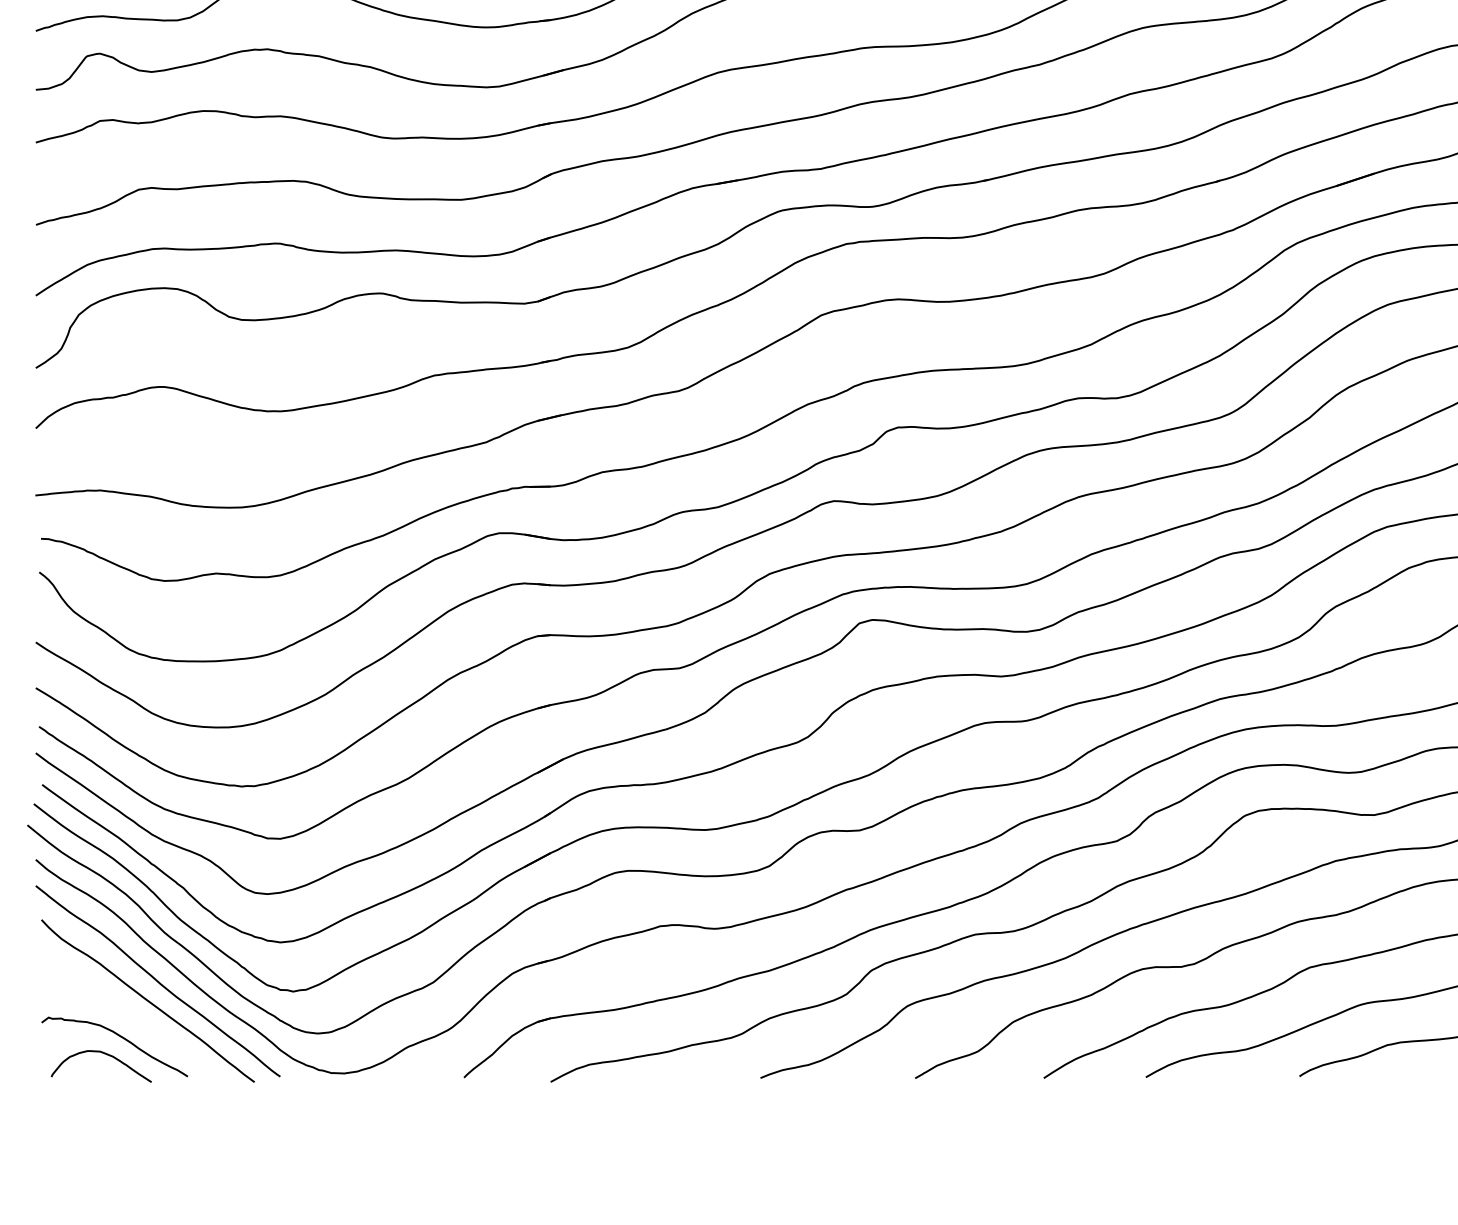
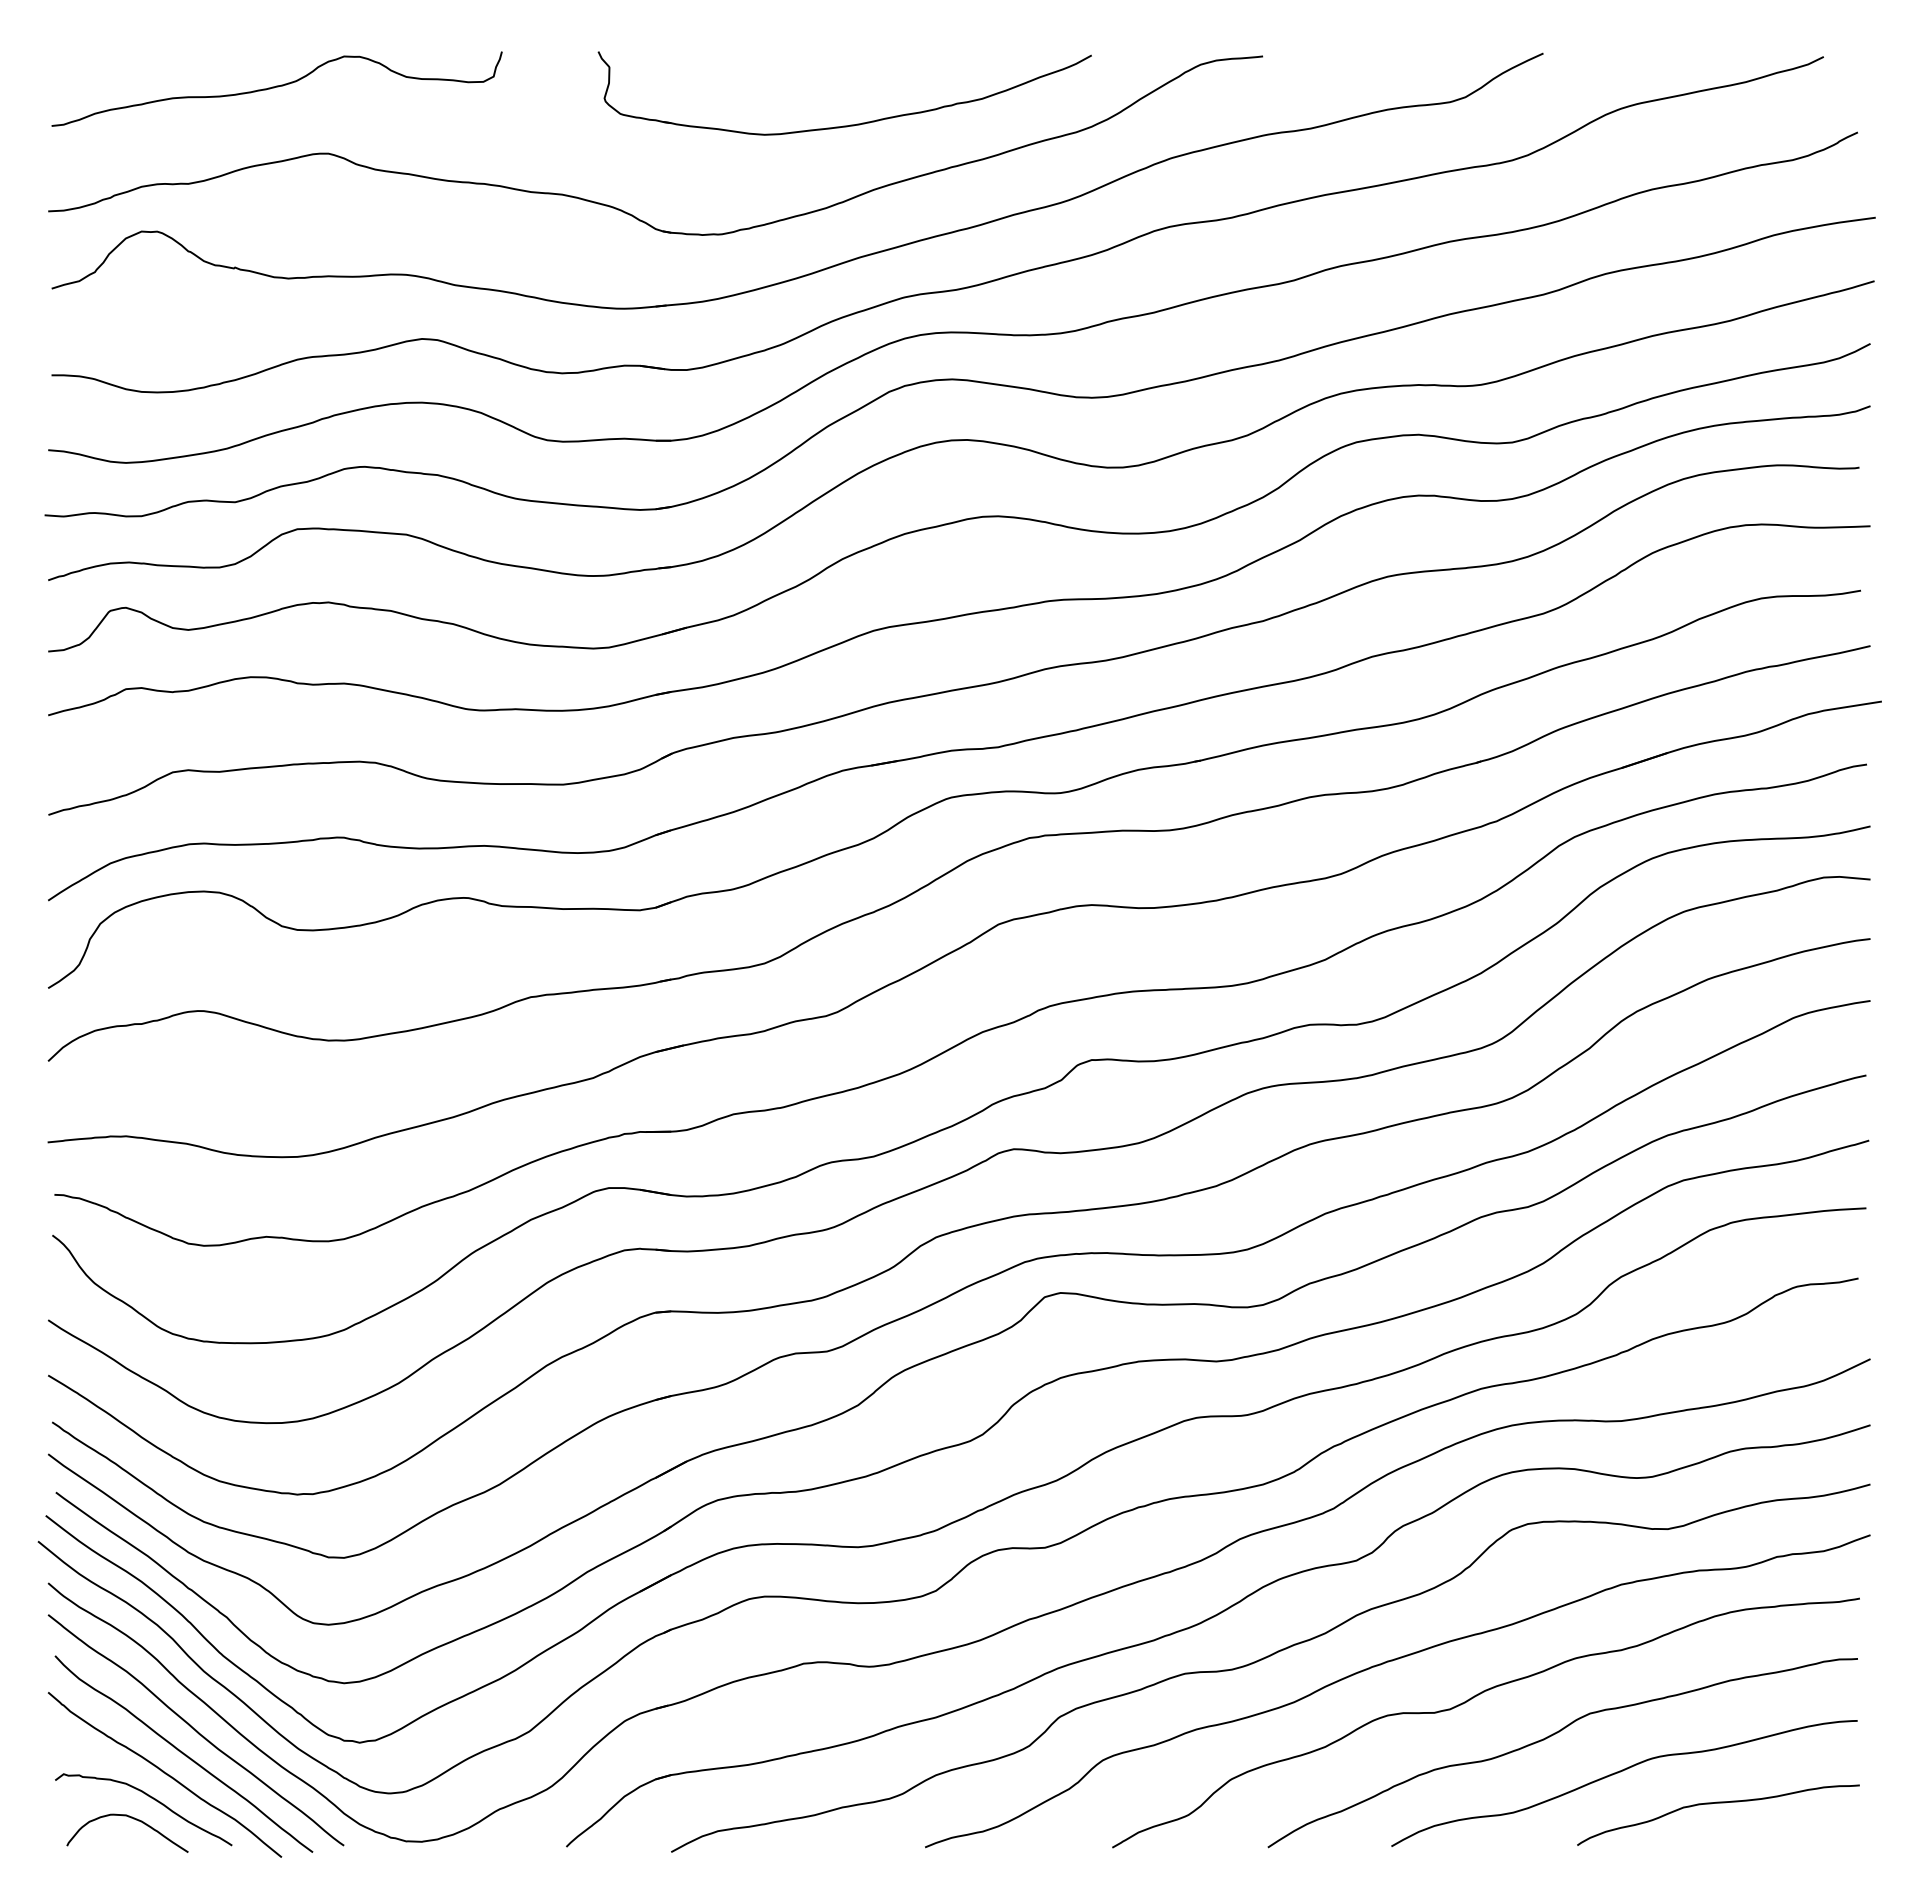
curve: (131, 1017) -> (164, 1773), added

